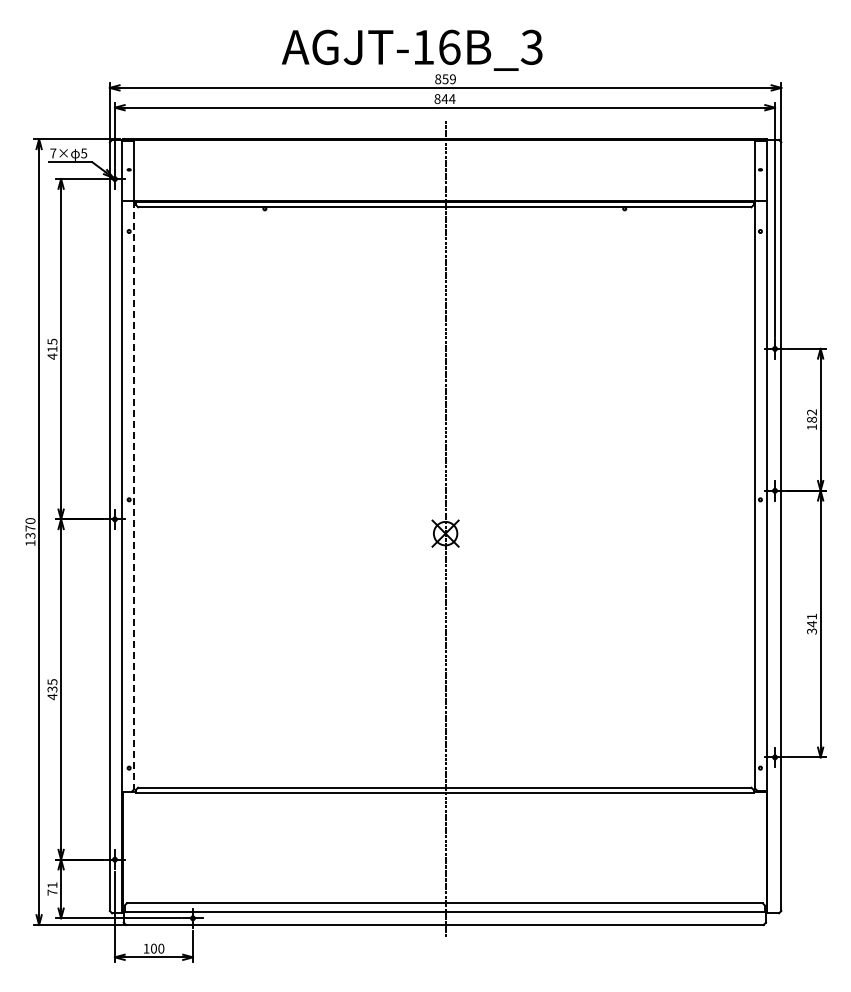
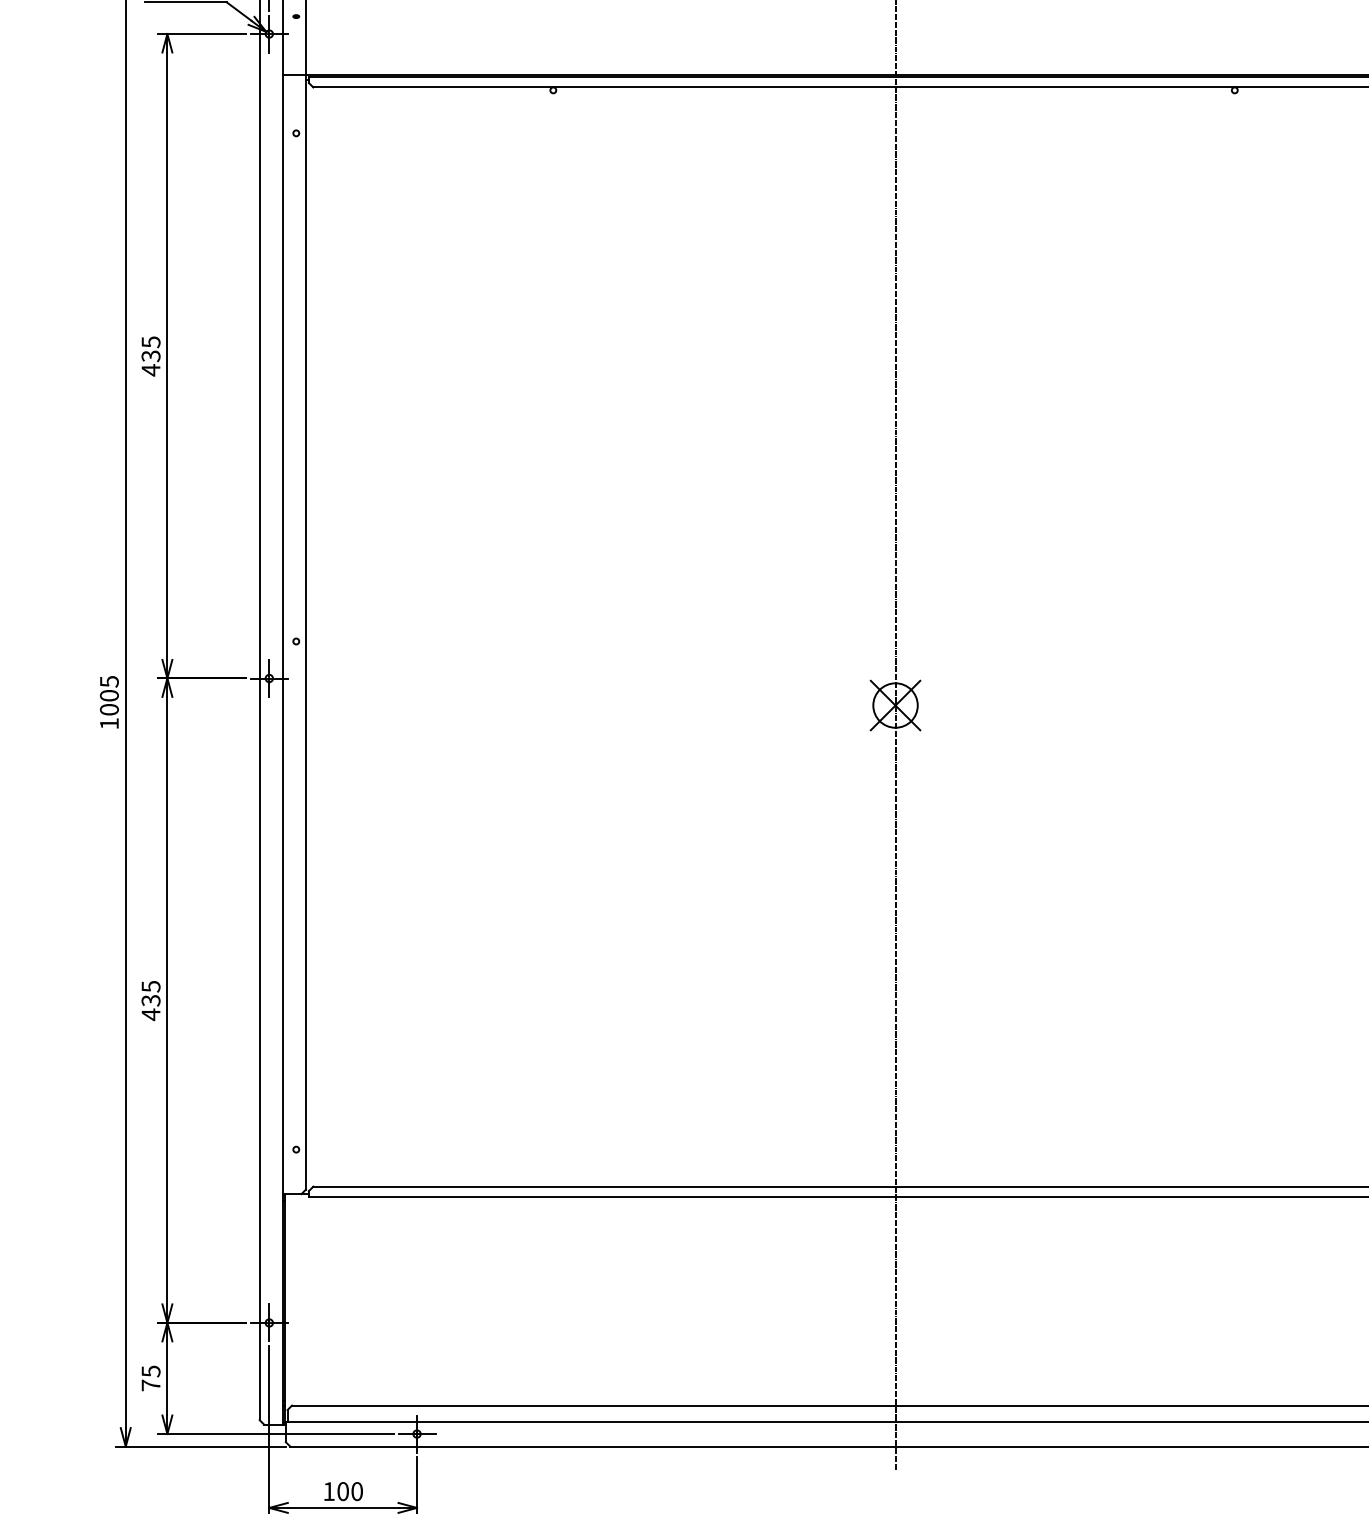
text: (52, 349) -> (151, 356), 415 -> 435
line: (134, 495) -> (306, 633), dashed -> solid
text: (30, 528) -> (109, 695), 1370 -> 1005
text: (52, 885) -> (151, 1371), 71 -> 75

